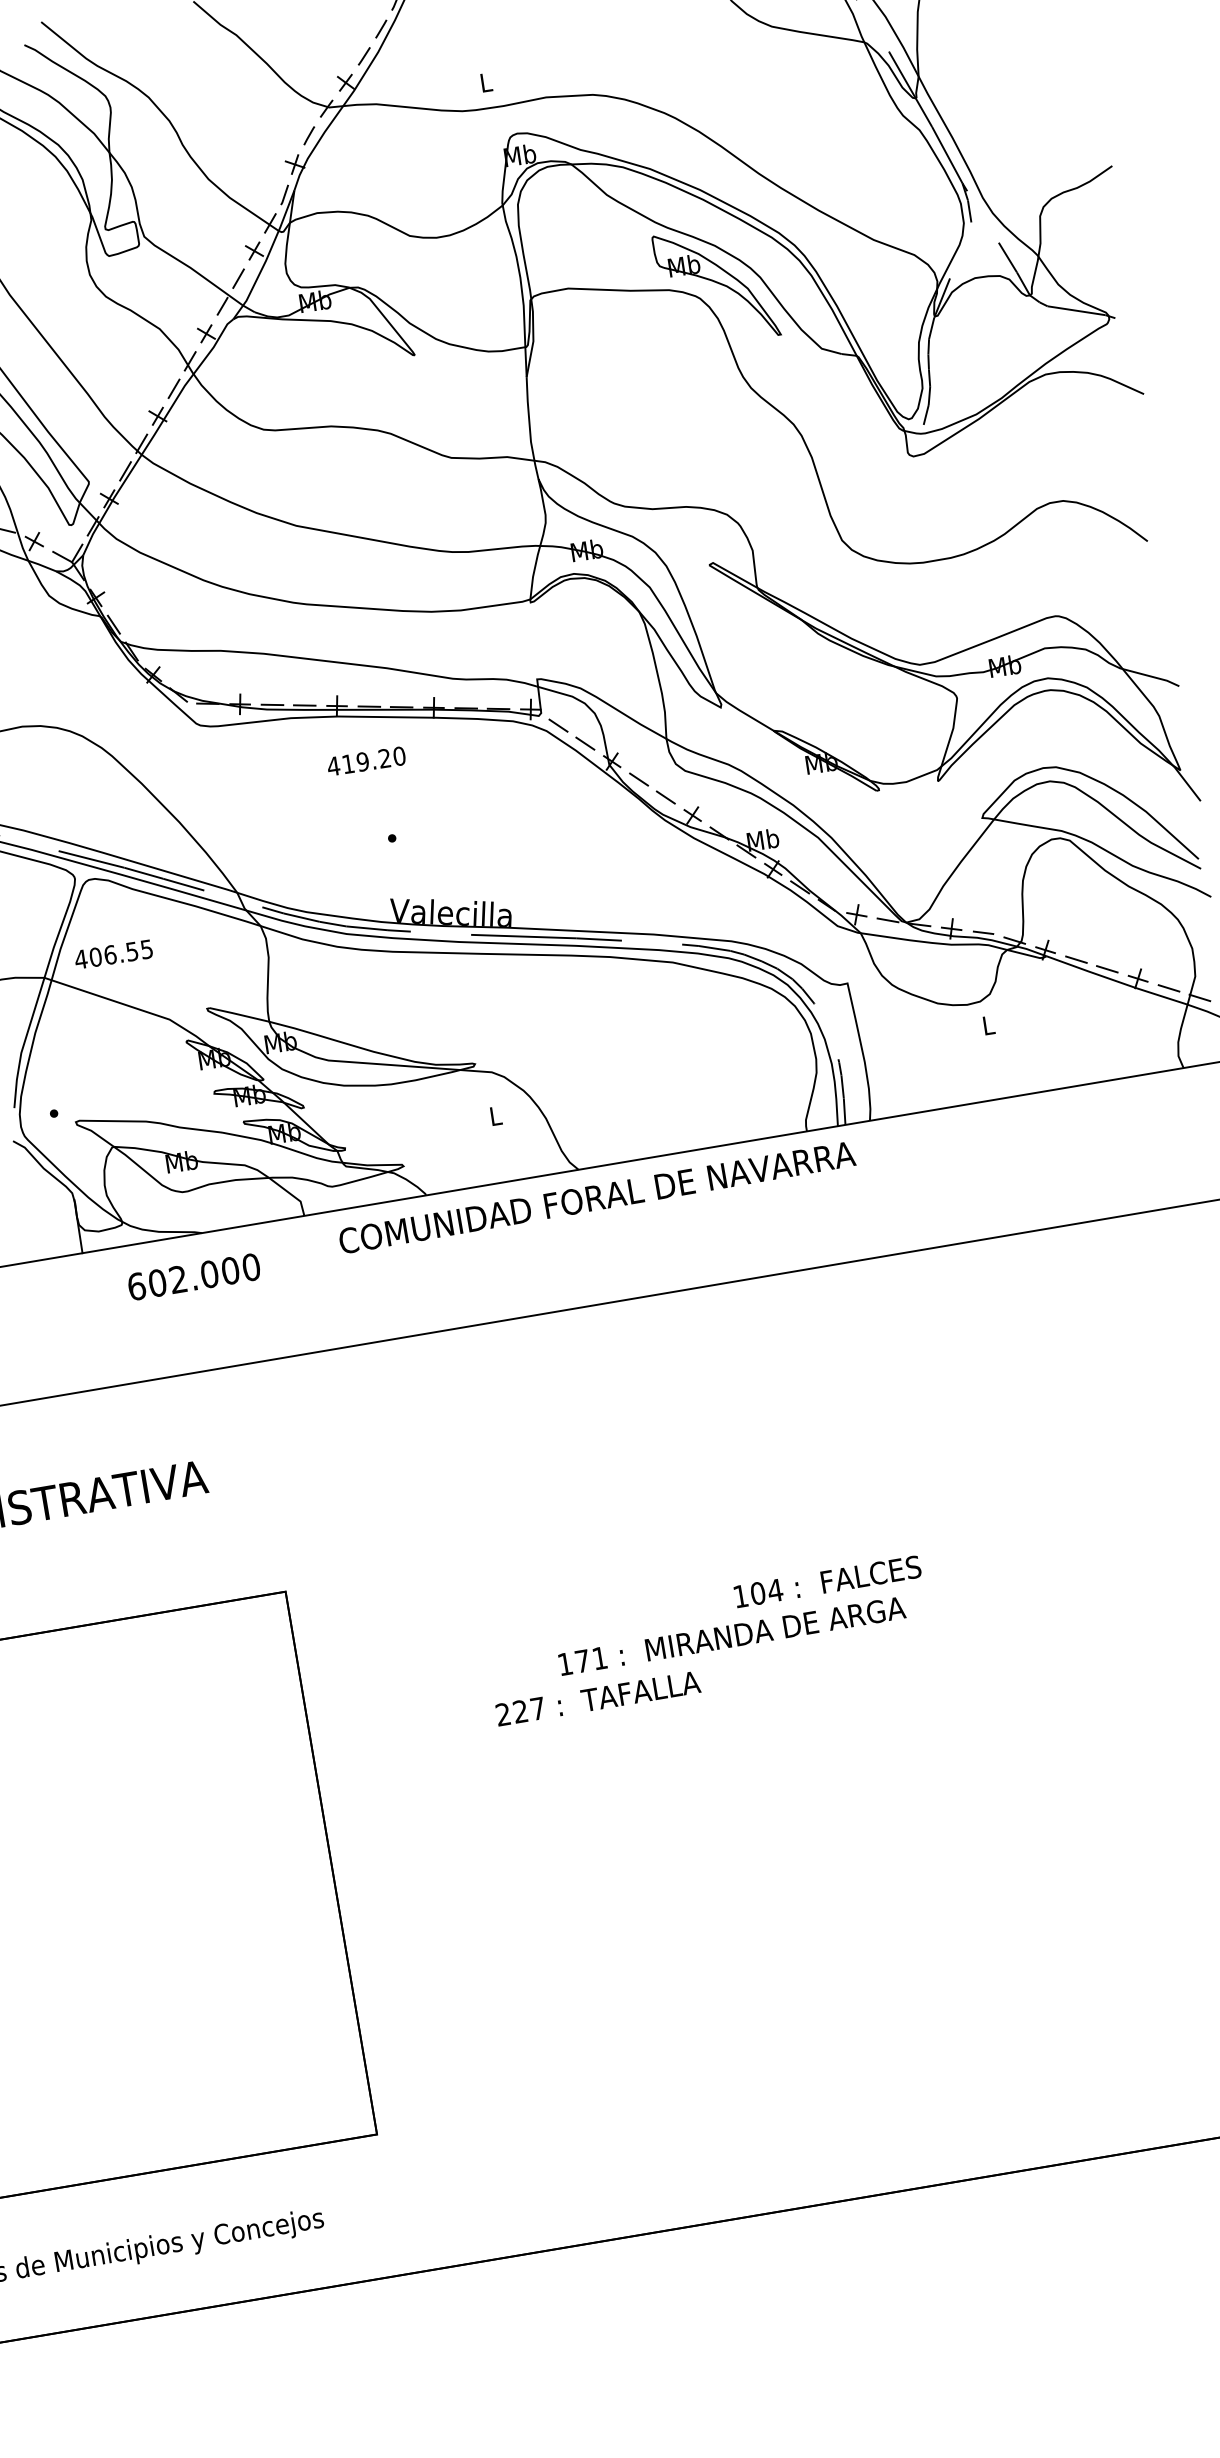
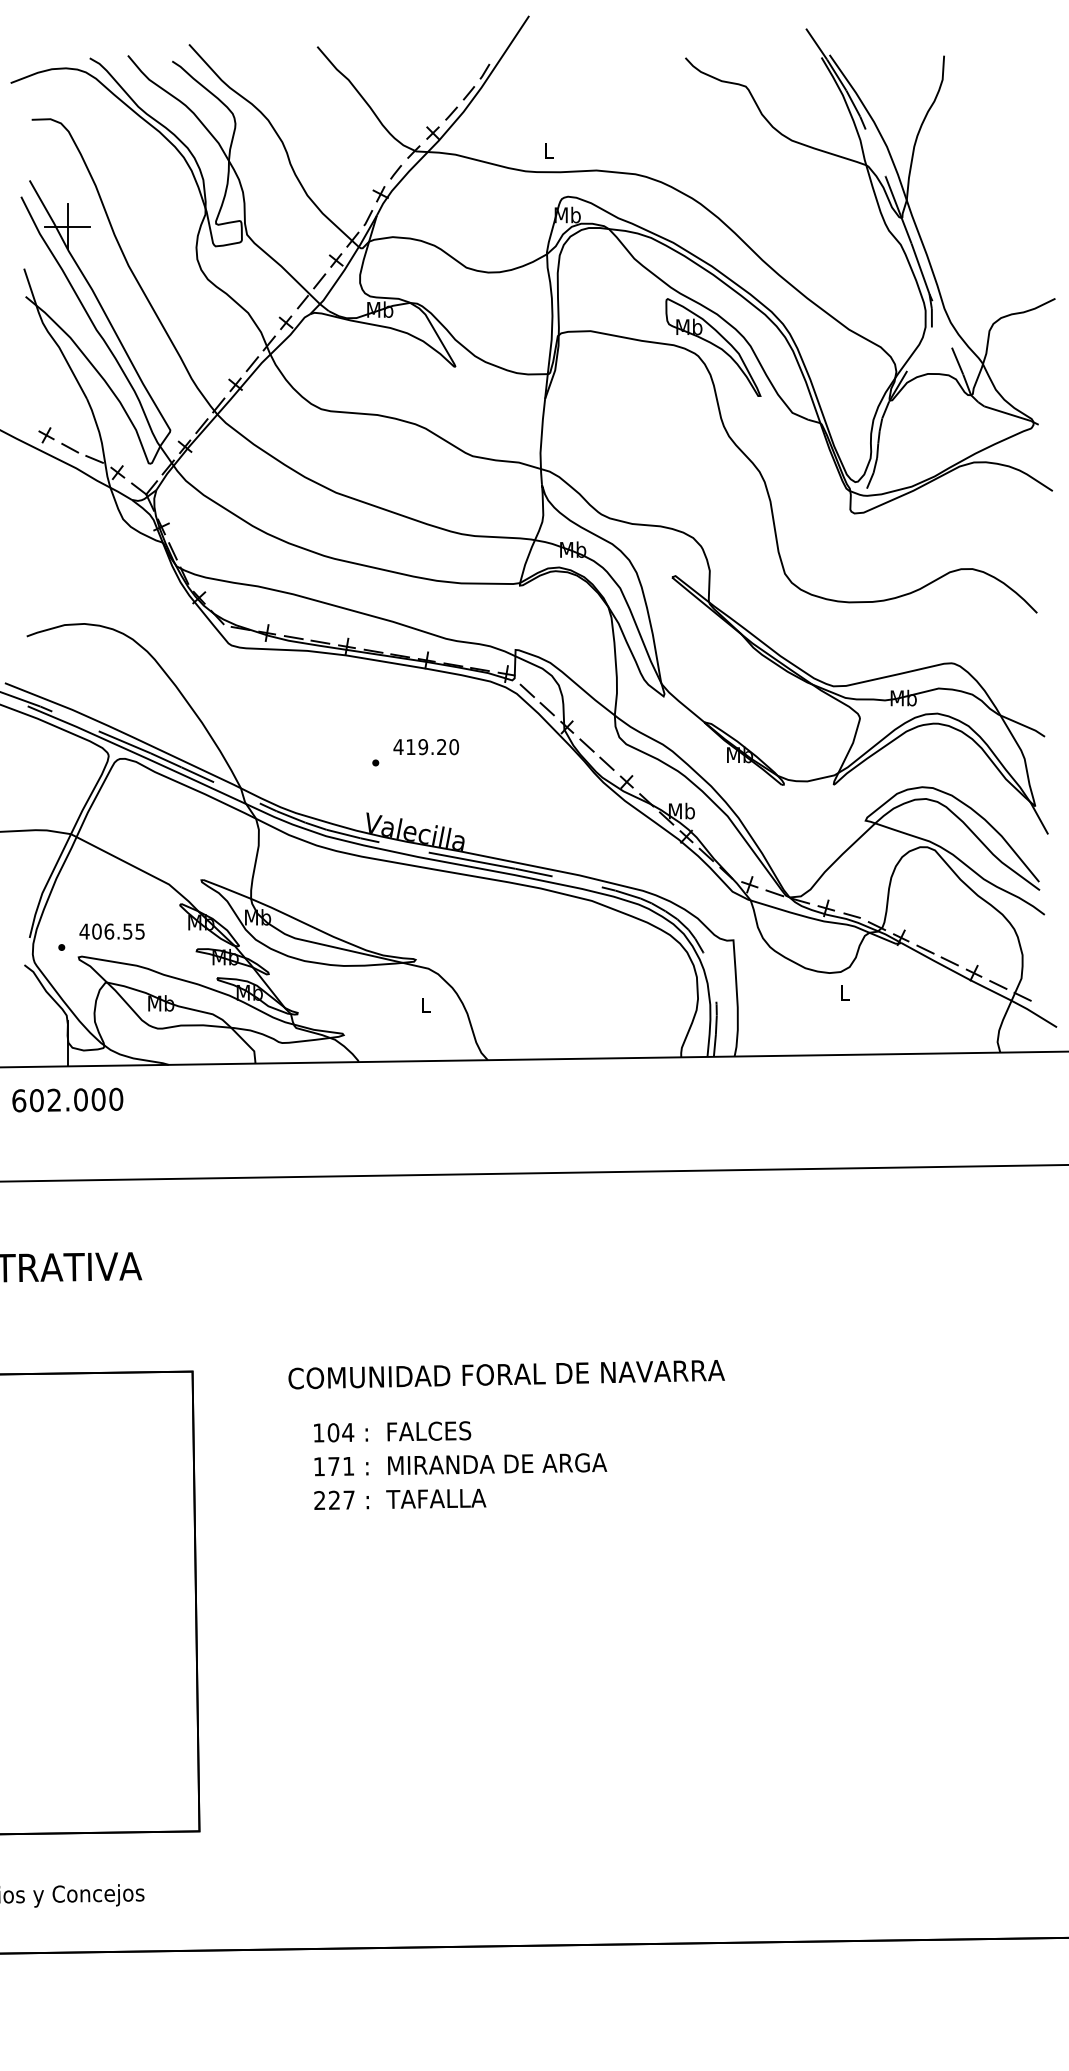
text: (365, 761) -> (425, 747), moved
text: (112, 954) -> (111, 931), moved
text: (596, 1197) -> (506, 1374), moved
text: (193, 1276) -> (67, 1099), moved
text: (827, 1581) -> (392, 1431), moved
text: (731, 1635) -> (460, 1464), moved
text: (598, 1697) -> (400, 1498), moved

